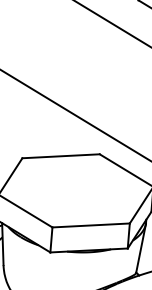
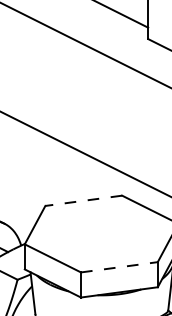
line: (60, 155) -> (83, 200), solid -> dashed
line: (91, 225) -> (119, 267), solid -> dashed

